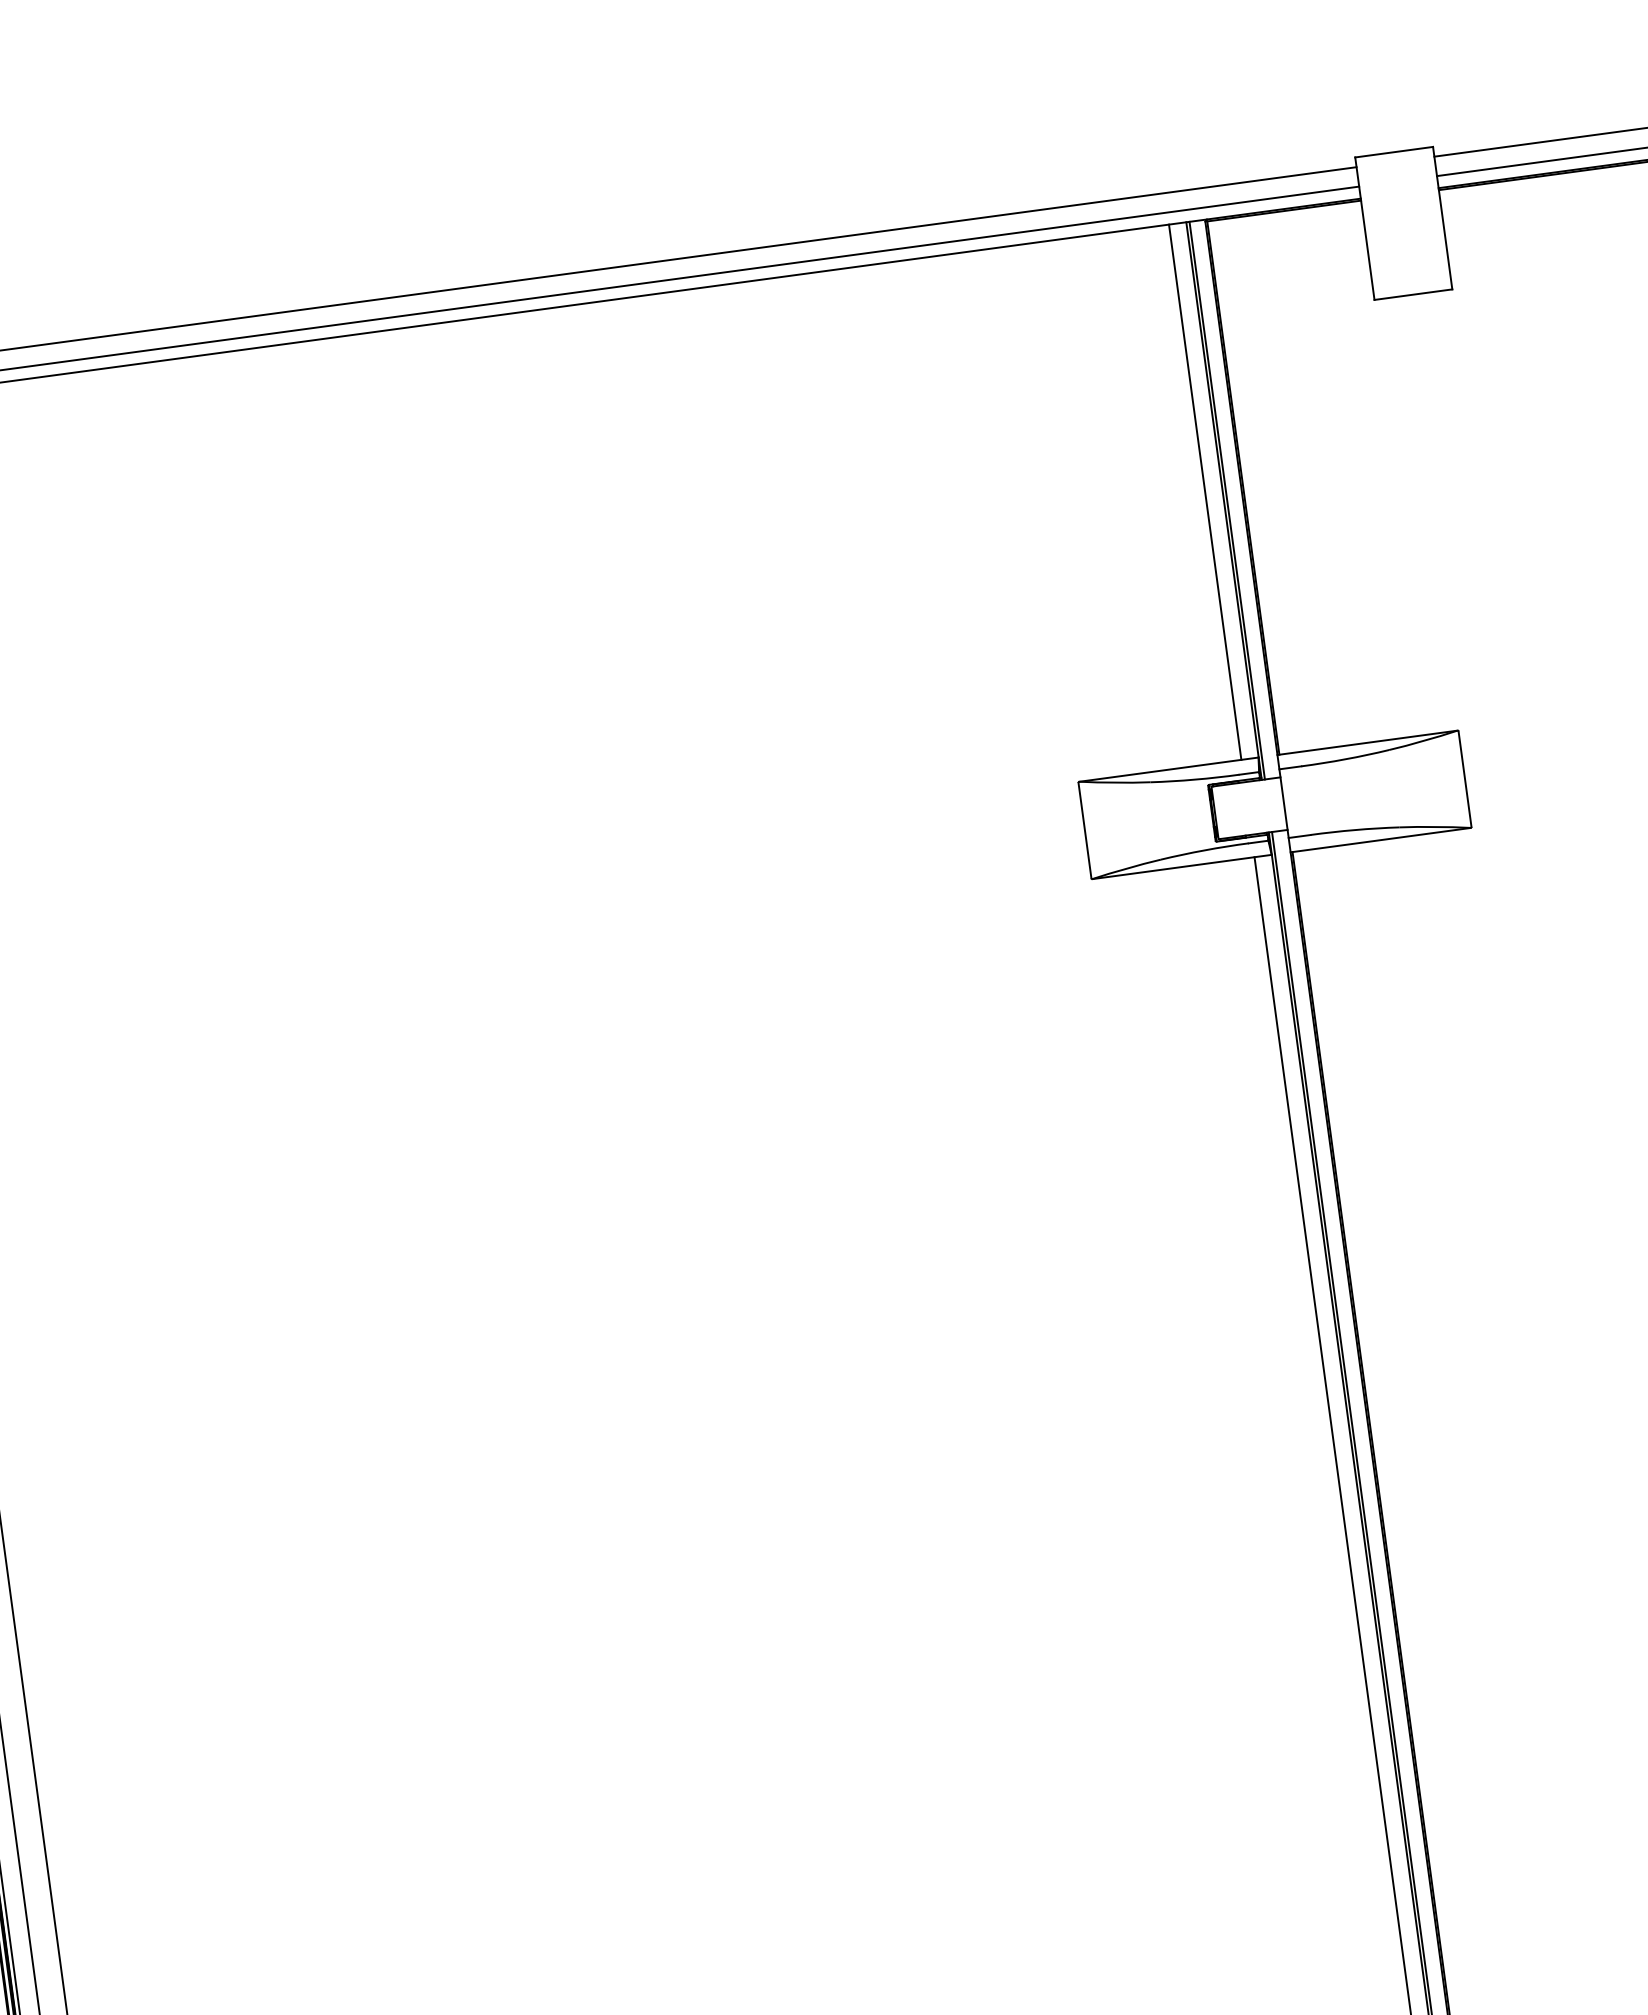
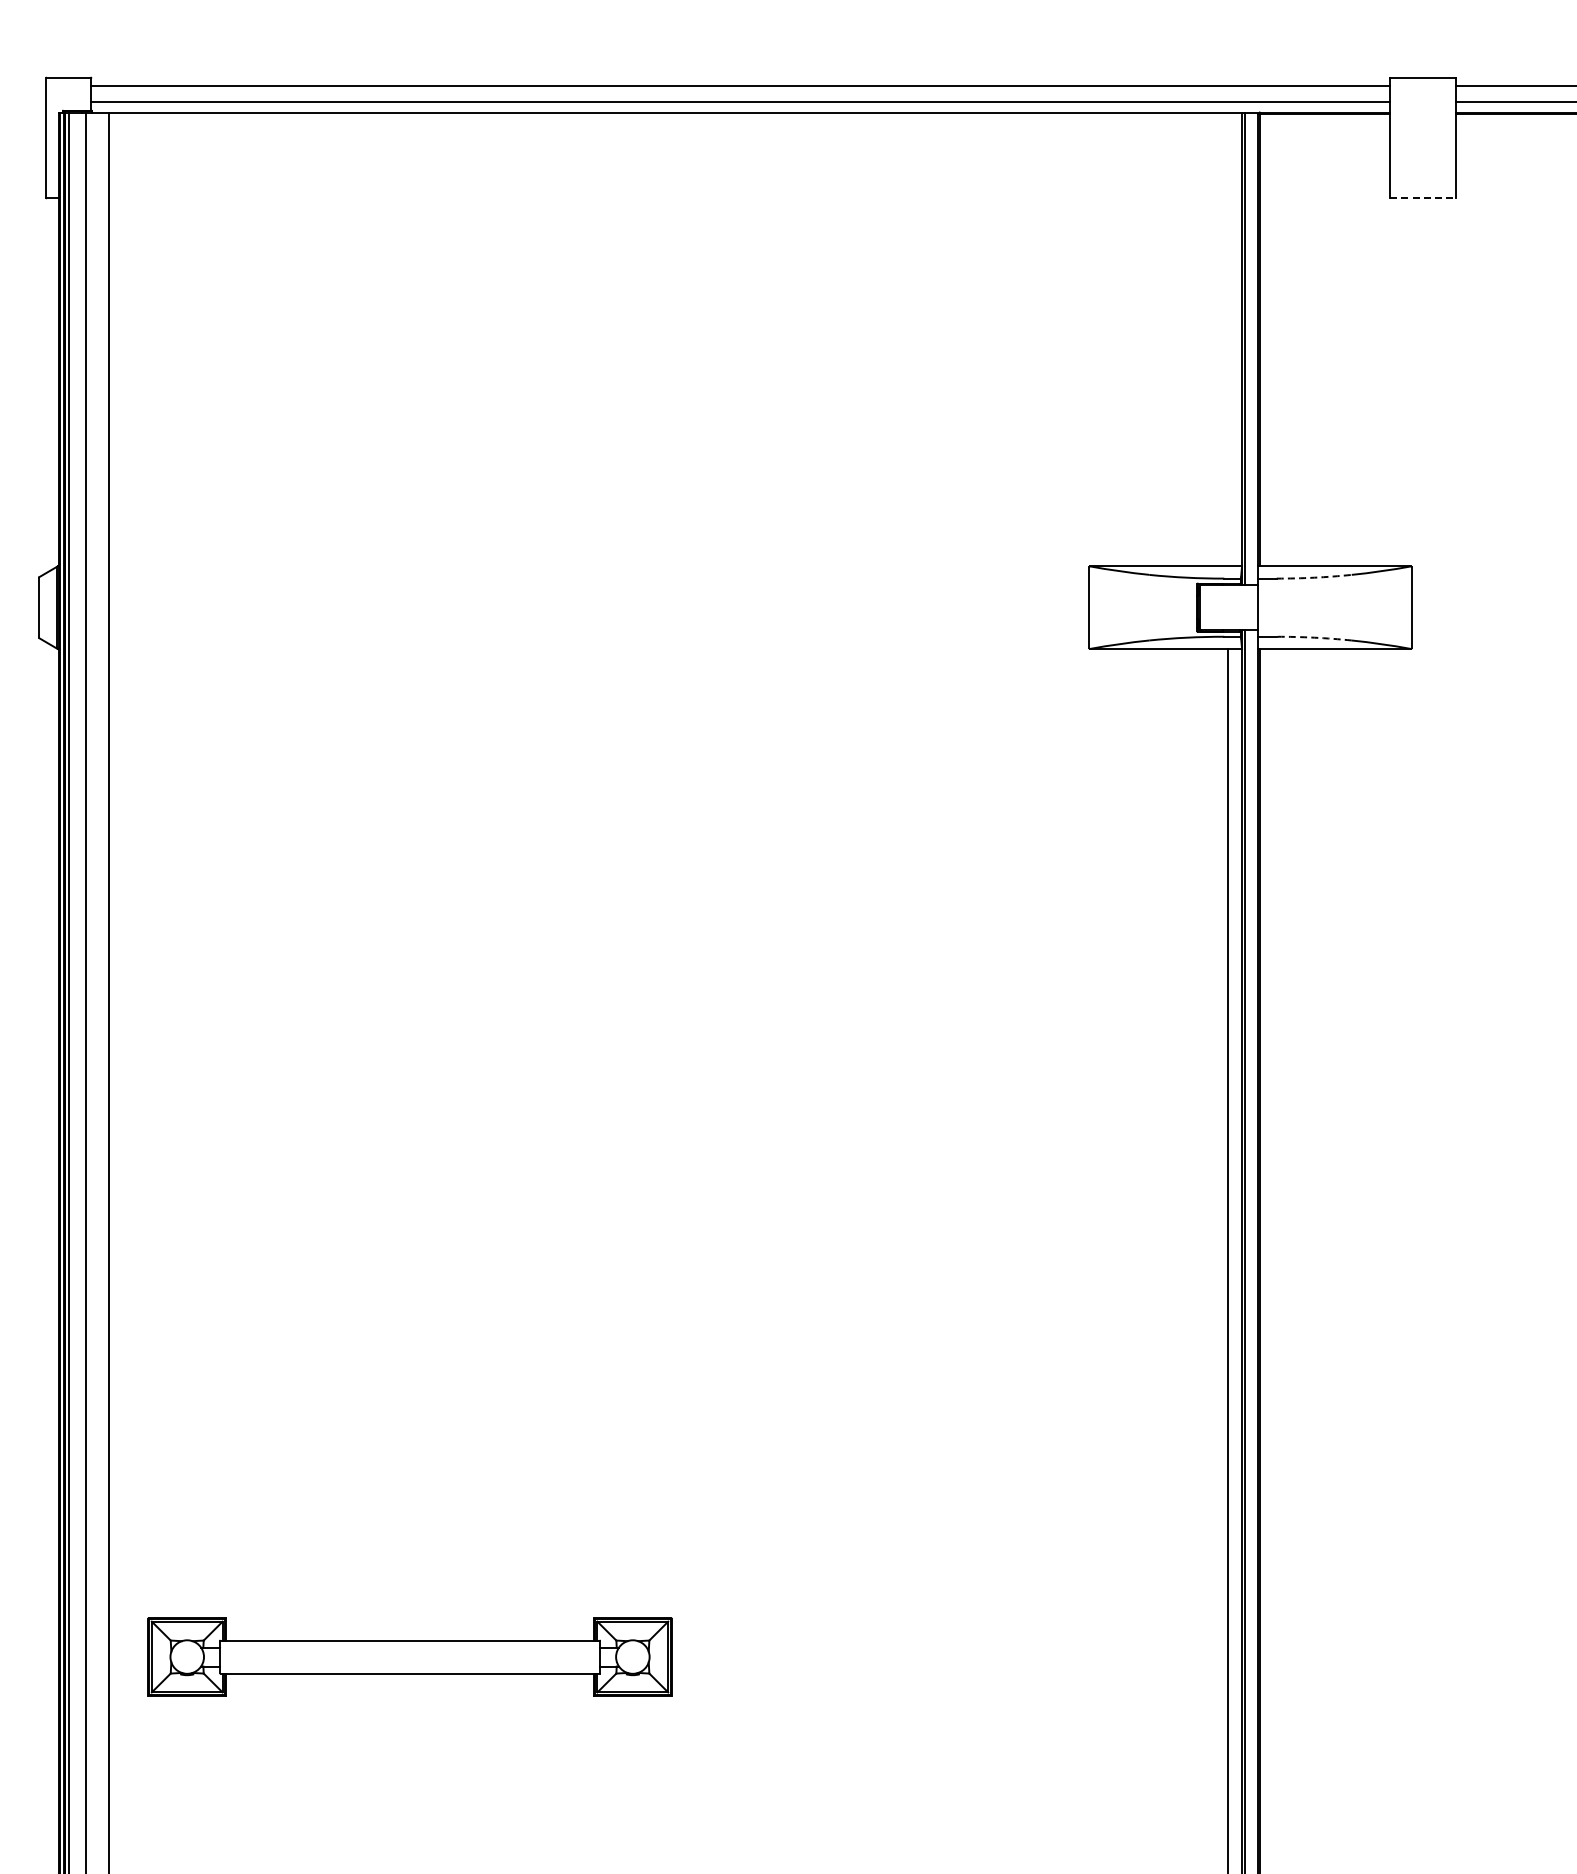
line: (1413, 294) -> (1423, 198), solid -> dashed
line: (1205, 492) -> (1227, 339), removed
arc: (1345, 759) -> (1314, 577), solid -> dashed
arc: (1355, 829) -> (1314, 637), solid -> dashed

